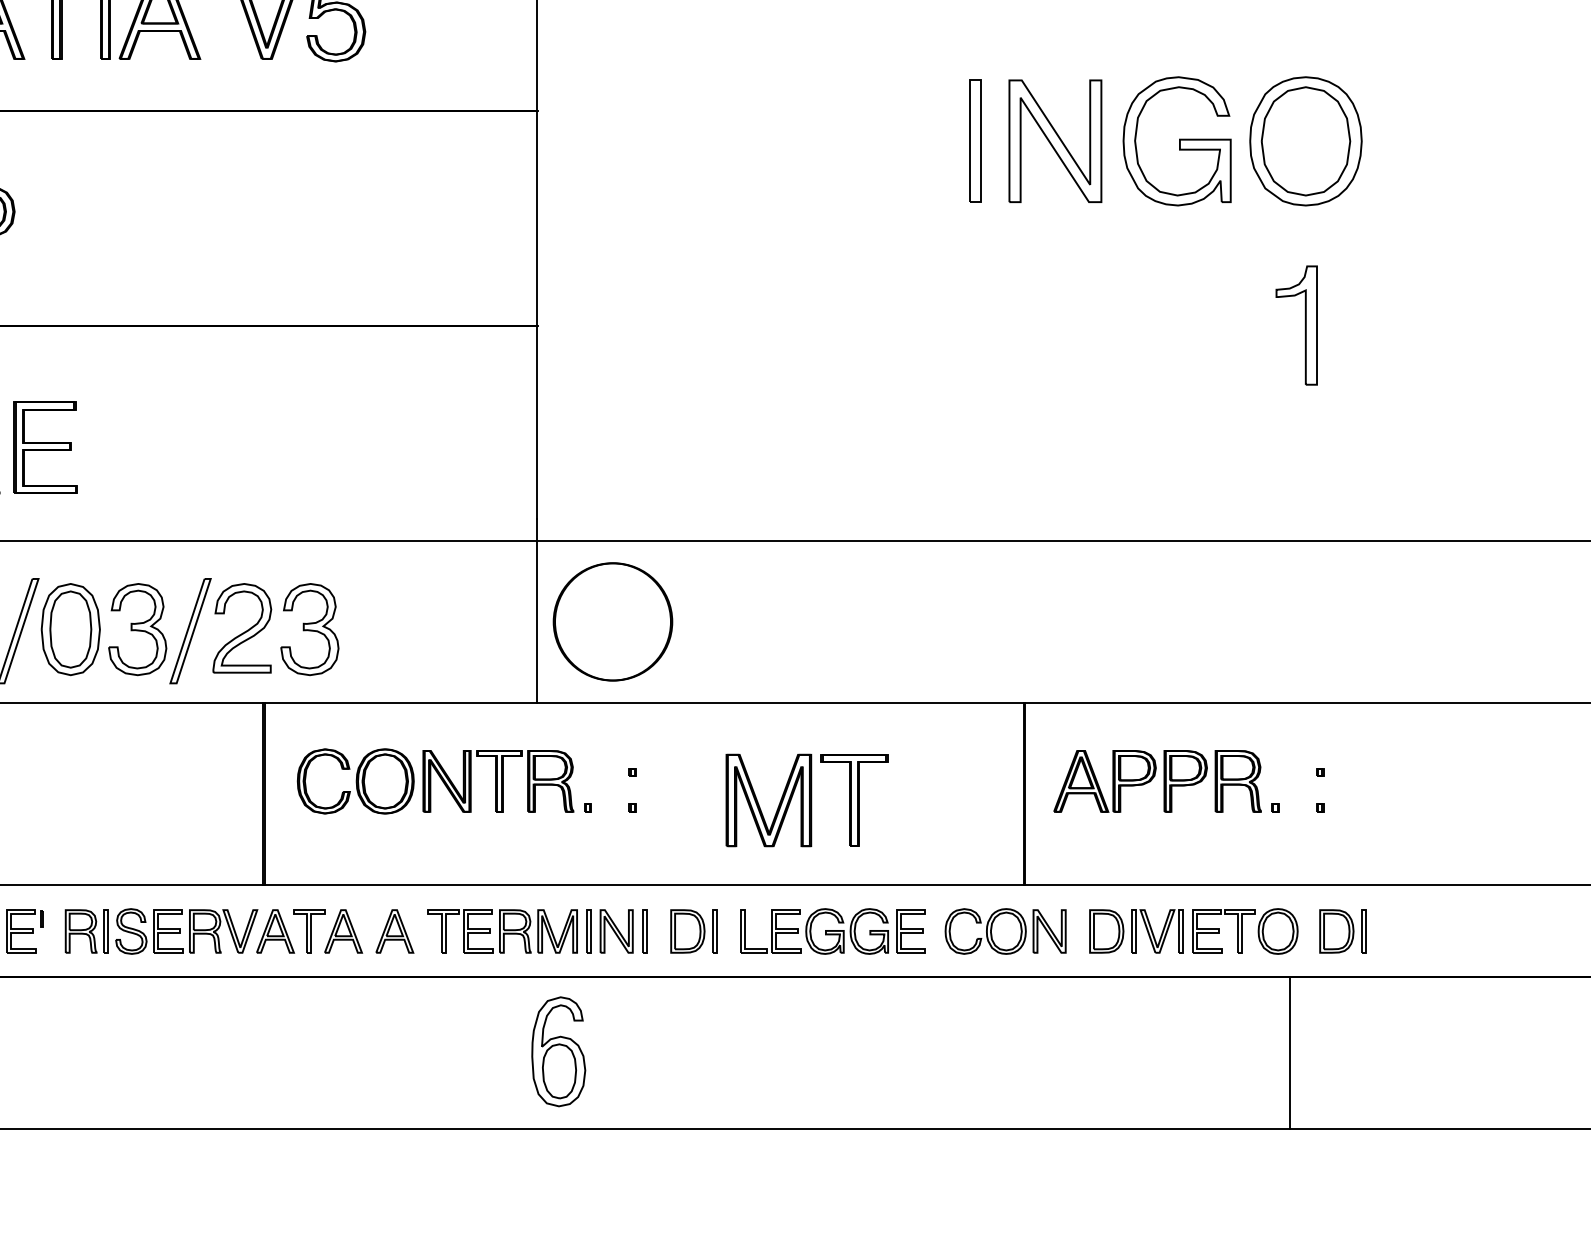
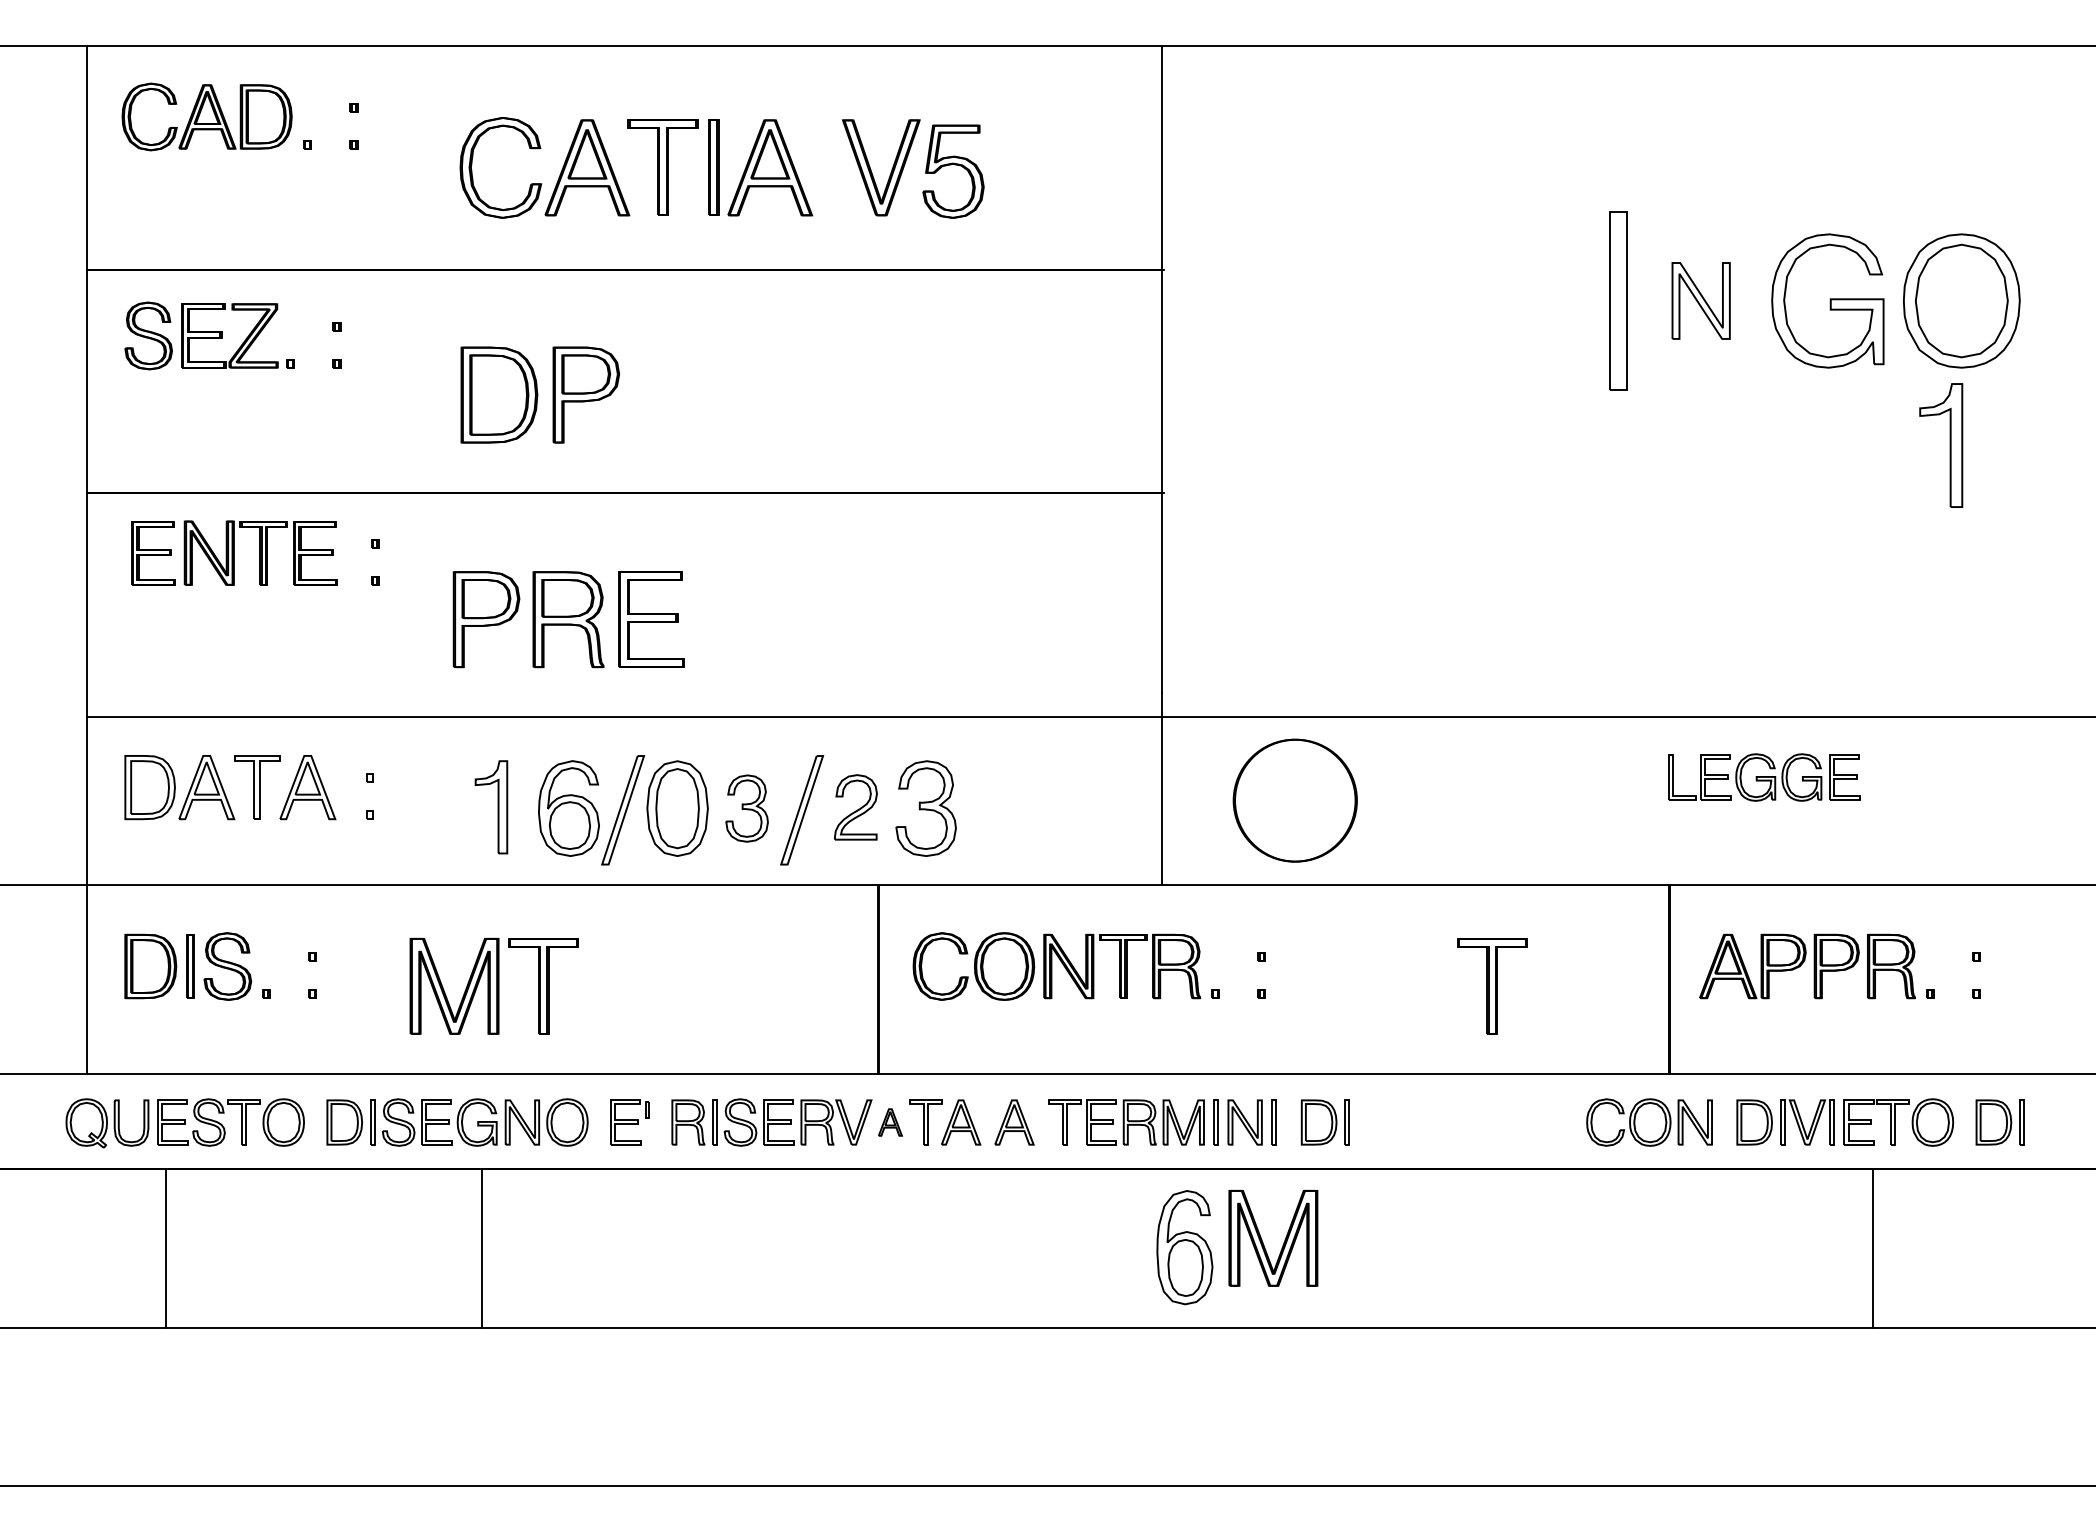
part: (975, 140) -> (1618, 300), size x1.4
part: (1054, 140) -> (1700, 300), size x0.6
part: (1304, 325) -> (1949, 445), moved
part: (612, 621) -> (1294, 800), moved
part: (241, 628) -> (855, 807), size x0.7
part: (137, 629) -> (746, 808), size x0.7
part: (758, 801) -> (1262, 1239), moved
part: (275, 931) -> (890, 1122), size x0.6
part: (833, 931) -> (1764, 777), moved
line: (1290, 1052) -> (1872, 1248), moved

